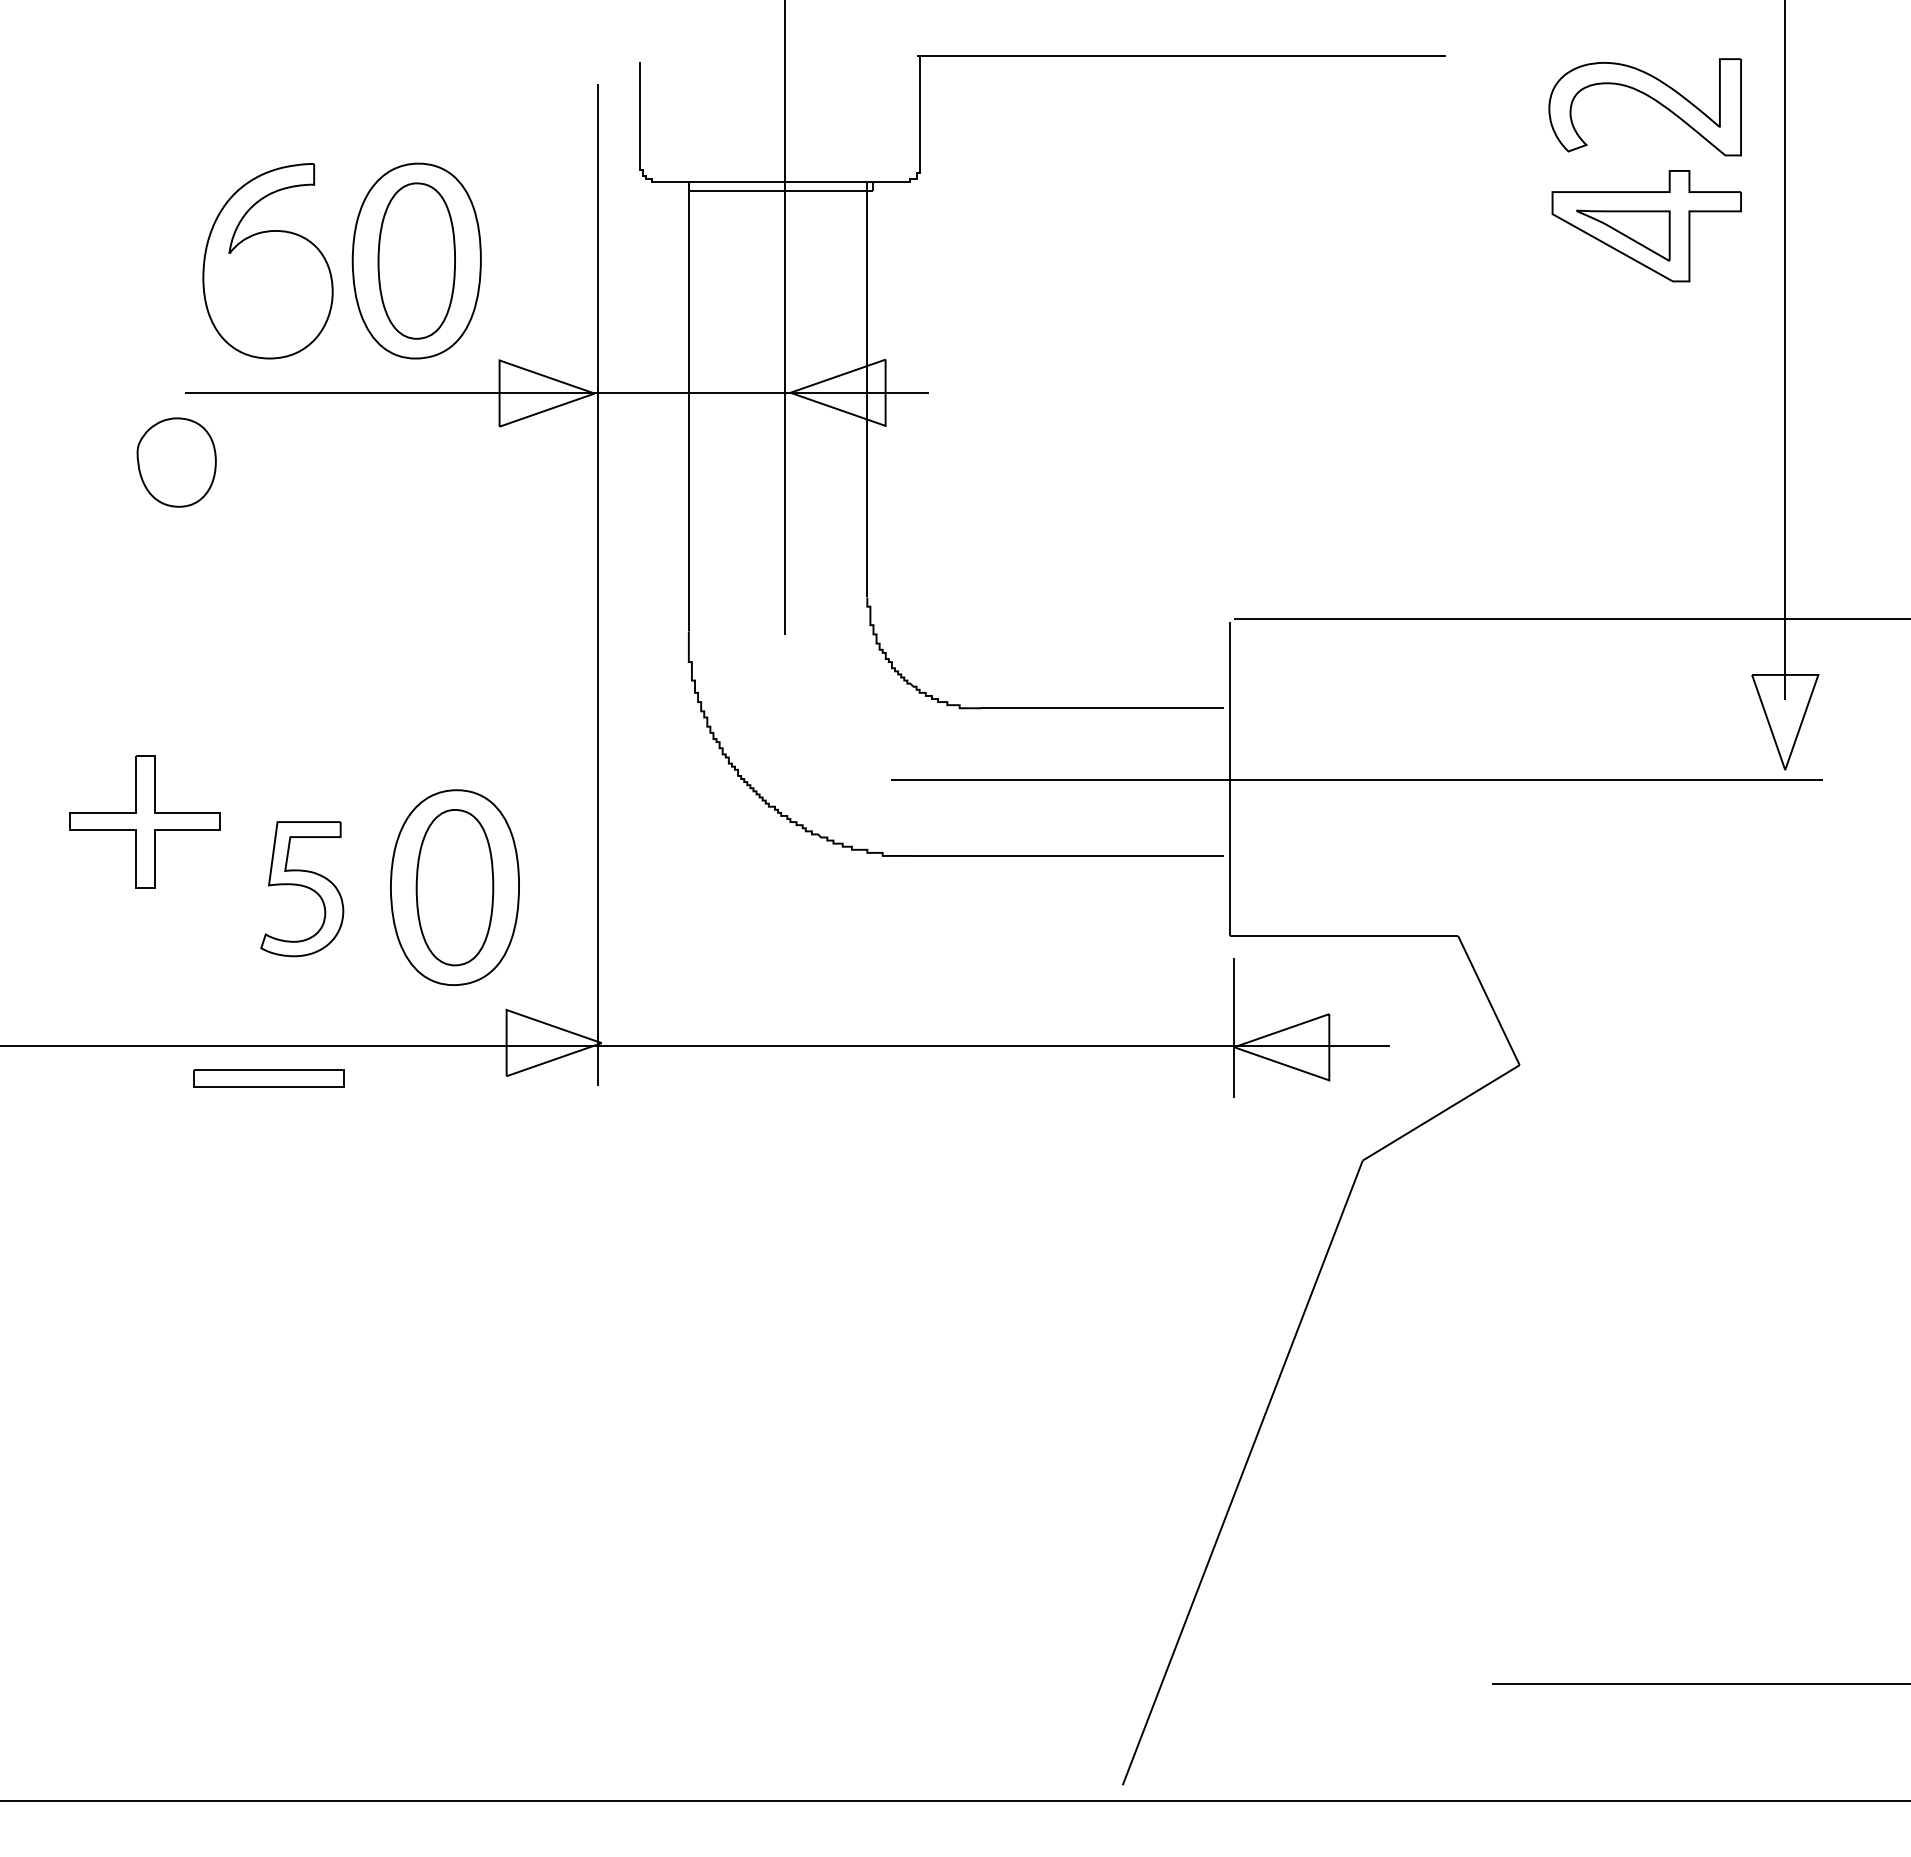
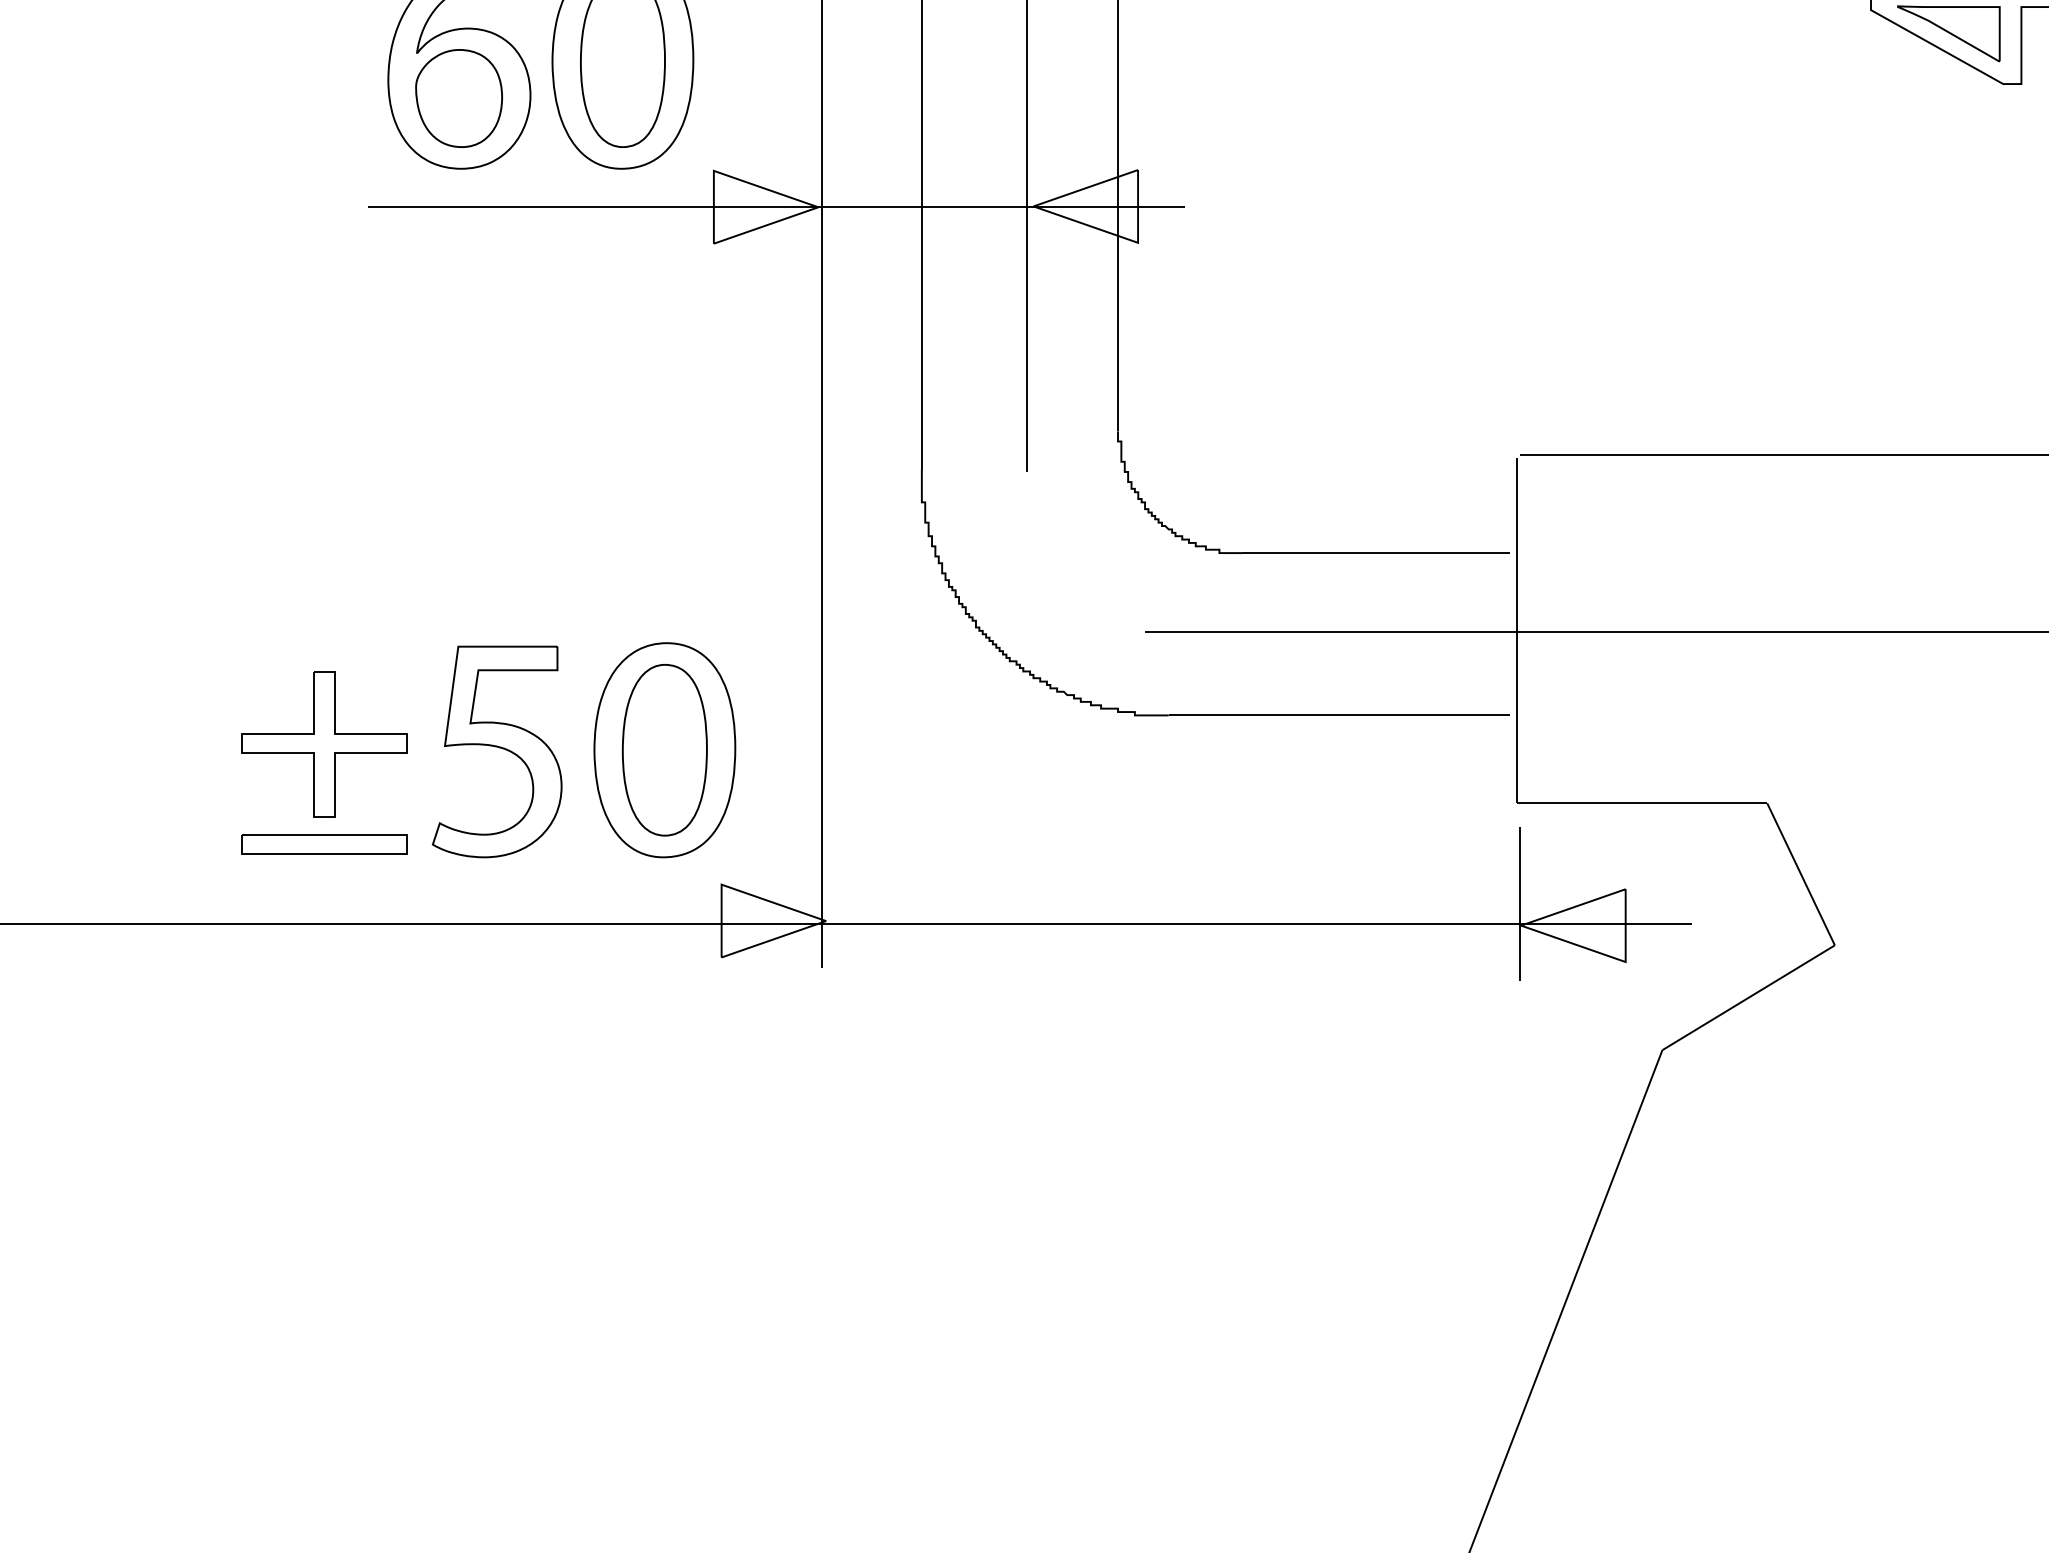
part: (176, 462) -> (458, 98), moved
part: (144, 821) -> (323, 743), moved
part: (301, 888) -> (496, 751), size x1.43
part: (268, 1078) -> (323, 844), moved

